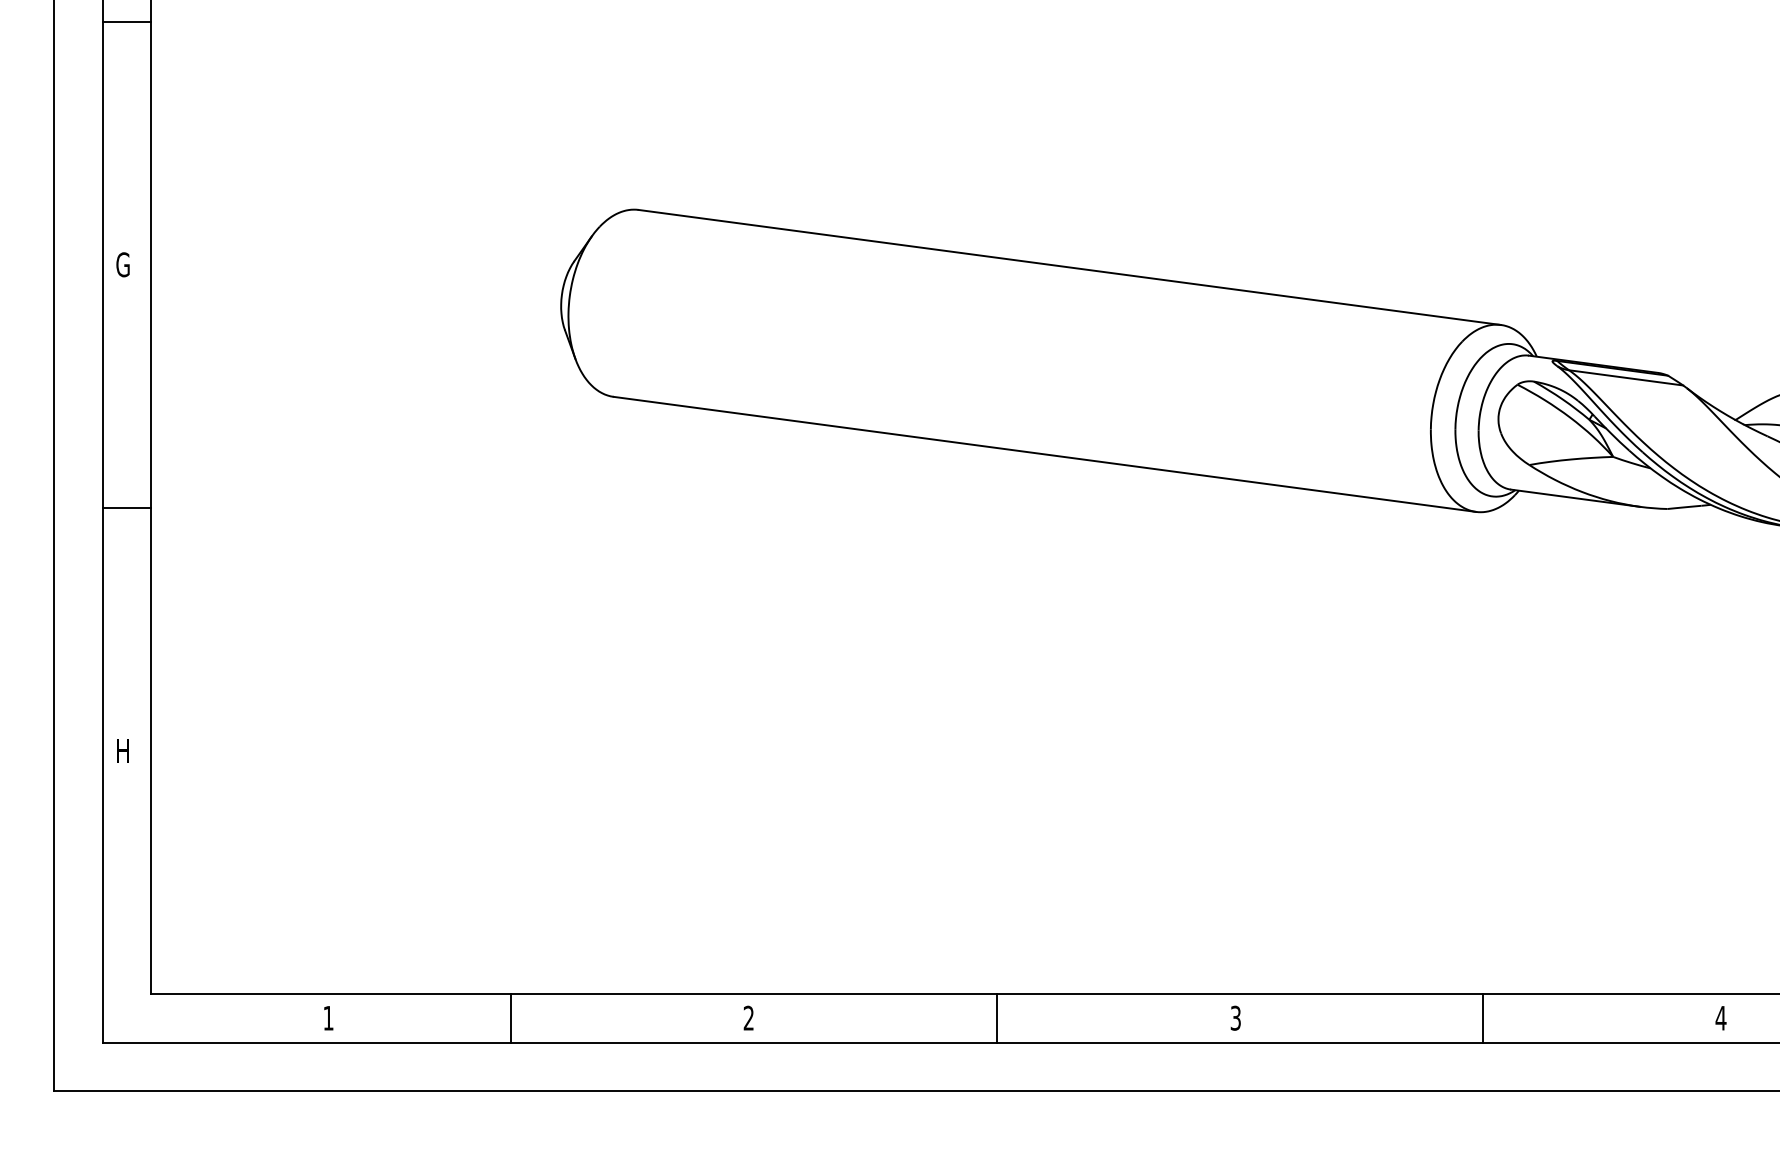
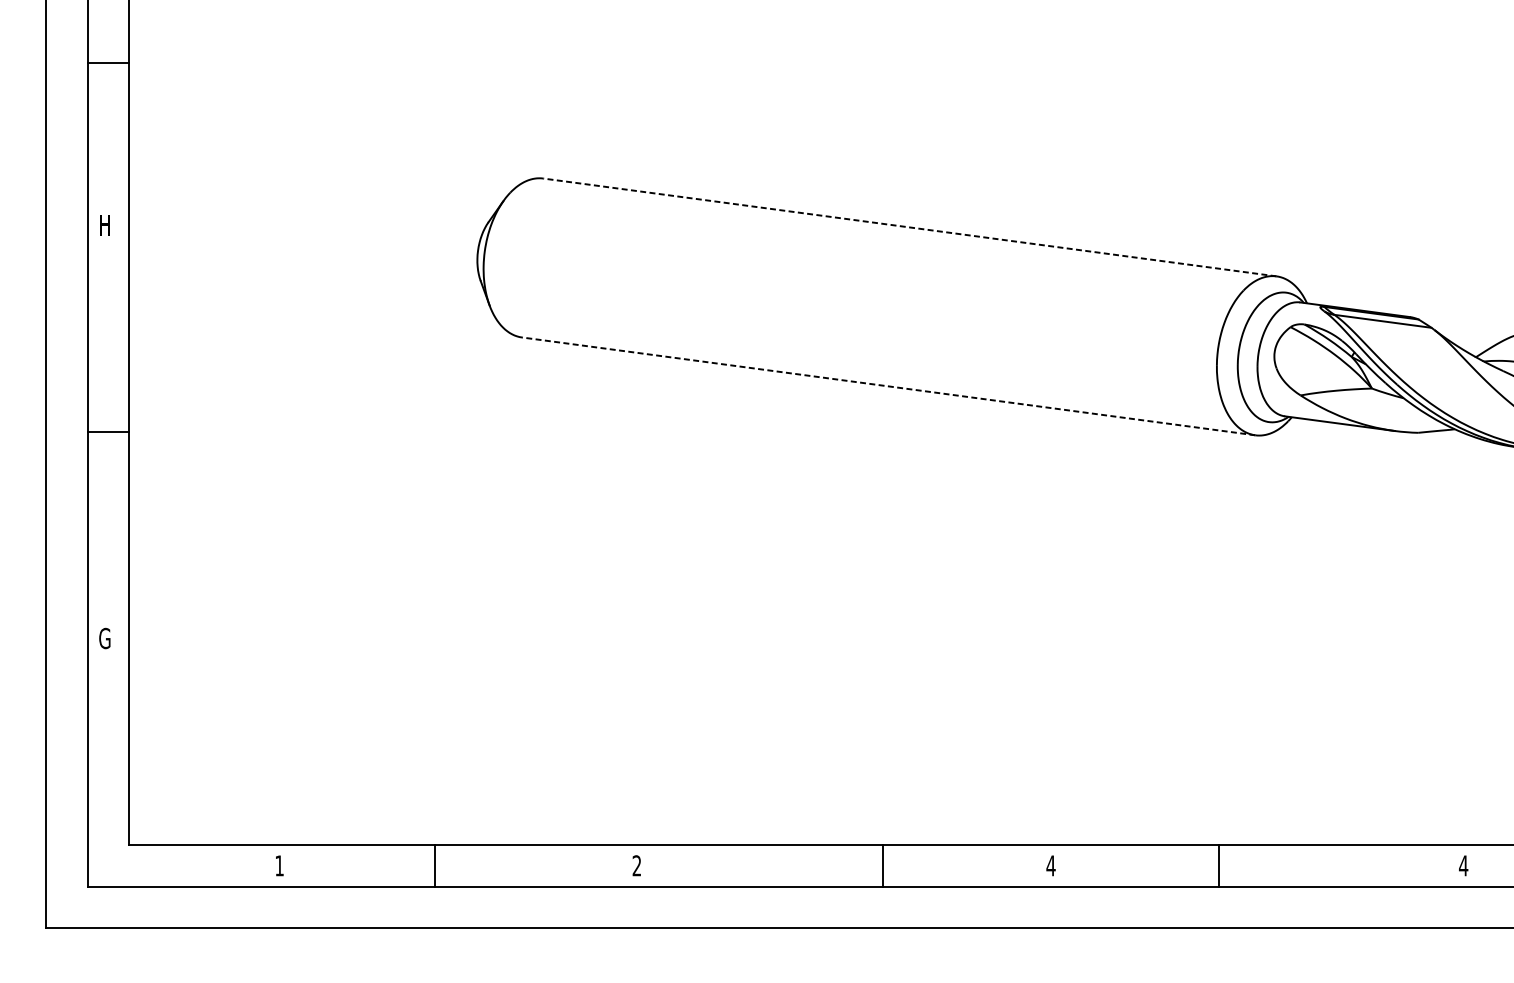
line: (126, 21) -> (107, 62), moved
text: (122, 264) -> (104, 224), G -> H
line: (1069, 267) -> (909, 227), solid -> dashed
line: (1044, 454) -> (888, 386), solid -> dashed
text: (122, 750) -> (104, 638), H -> G
line: (997, 1017) -> (883, 865), moved
text: (1235, 1017) -> (1050, 865), 3 -> 4
line: (1483, 1017) -> (1219, 865), moved

